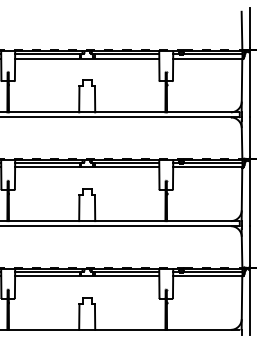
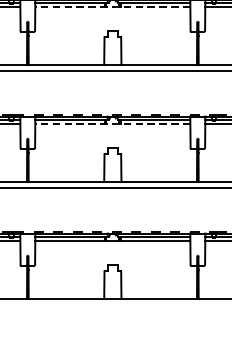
line: (86, 58) -> (112, 7), solid -> dashed
line: (86, 167) -> (112, 124), solid -> dashed

